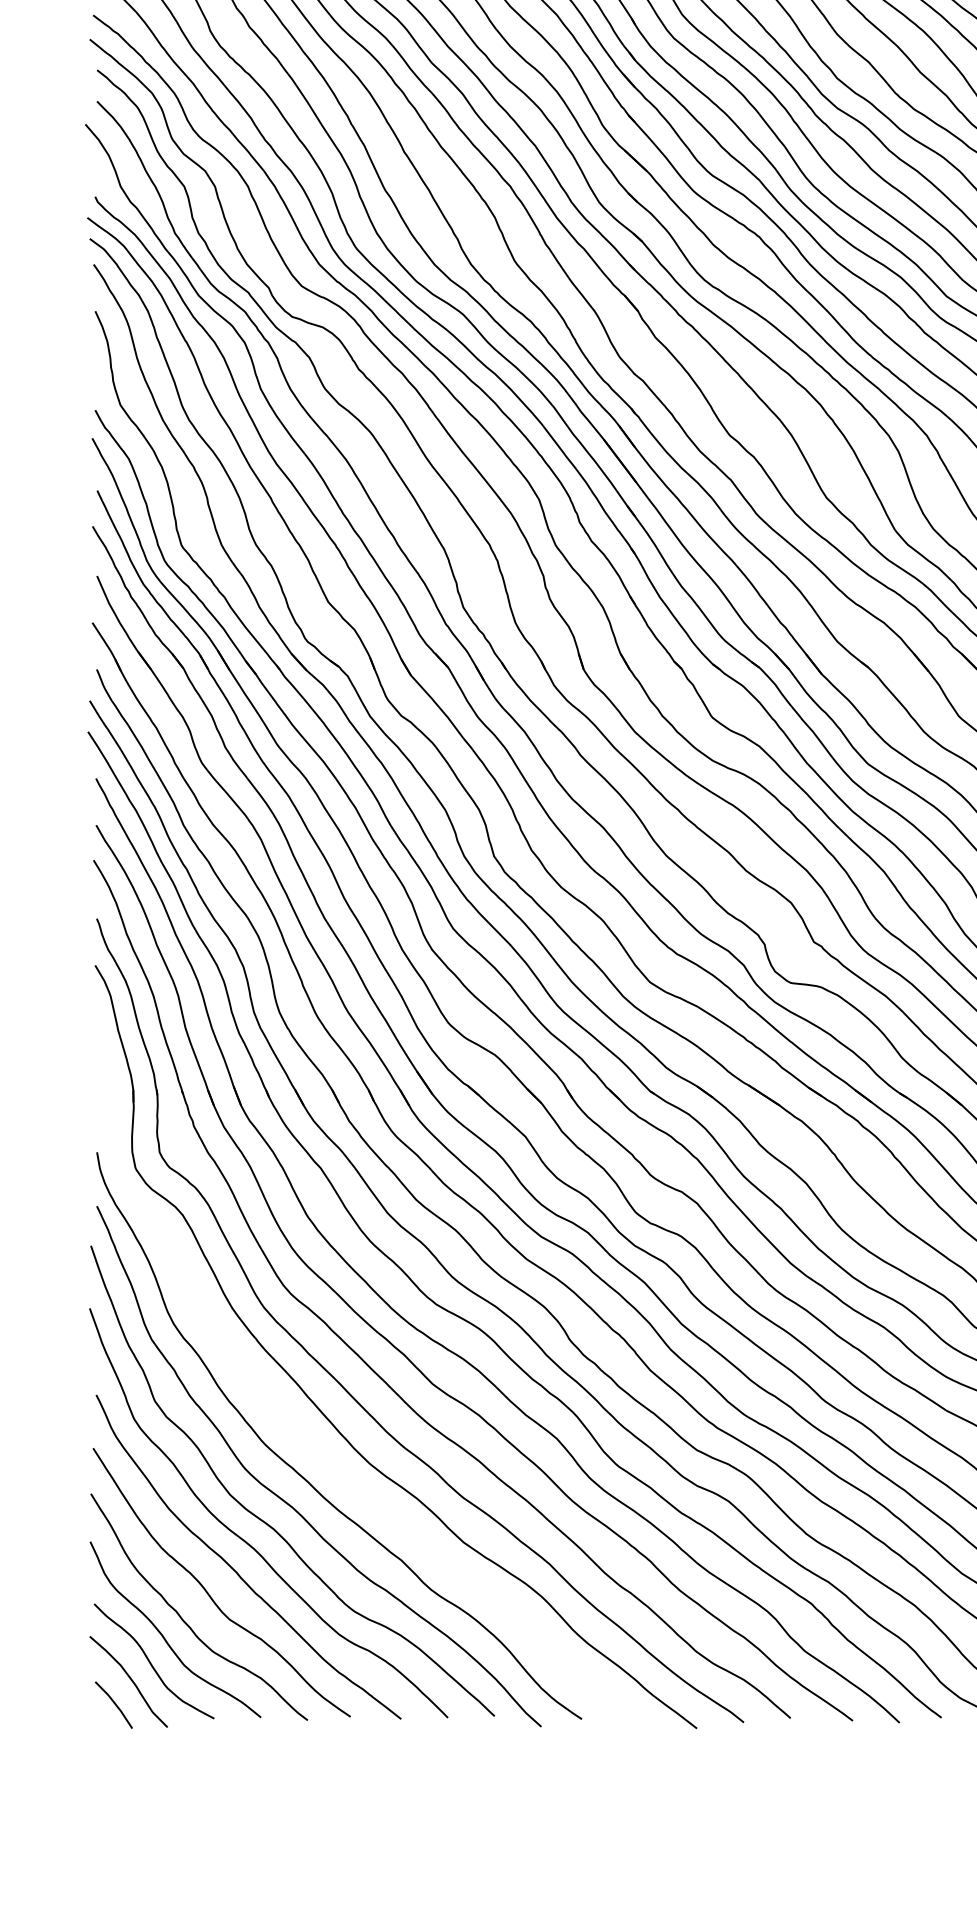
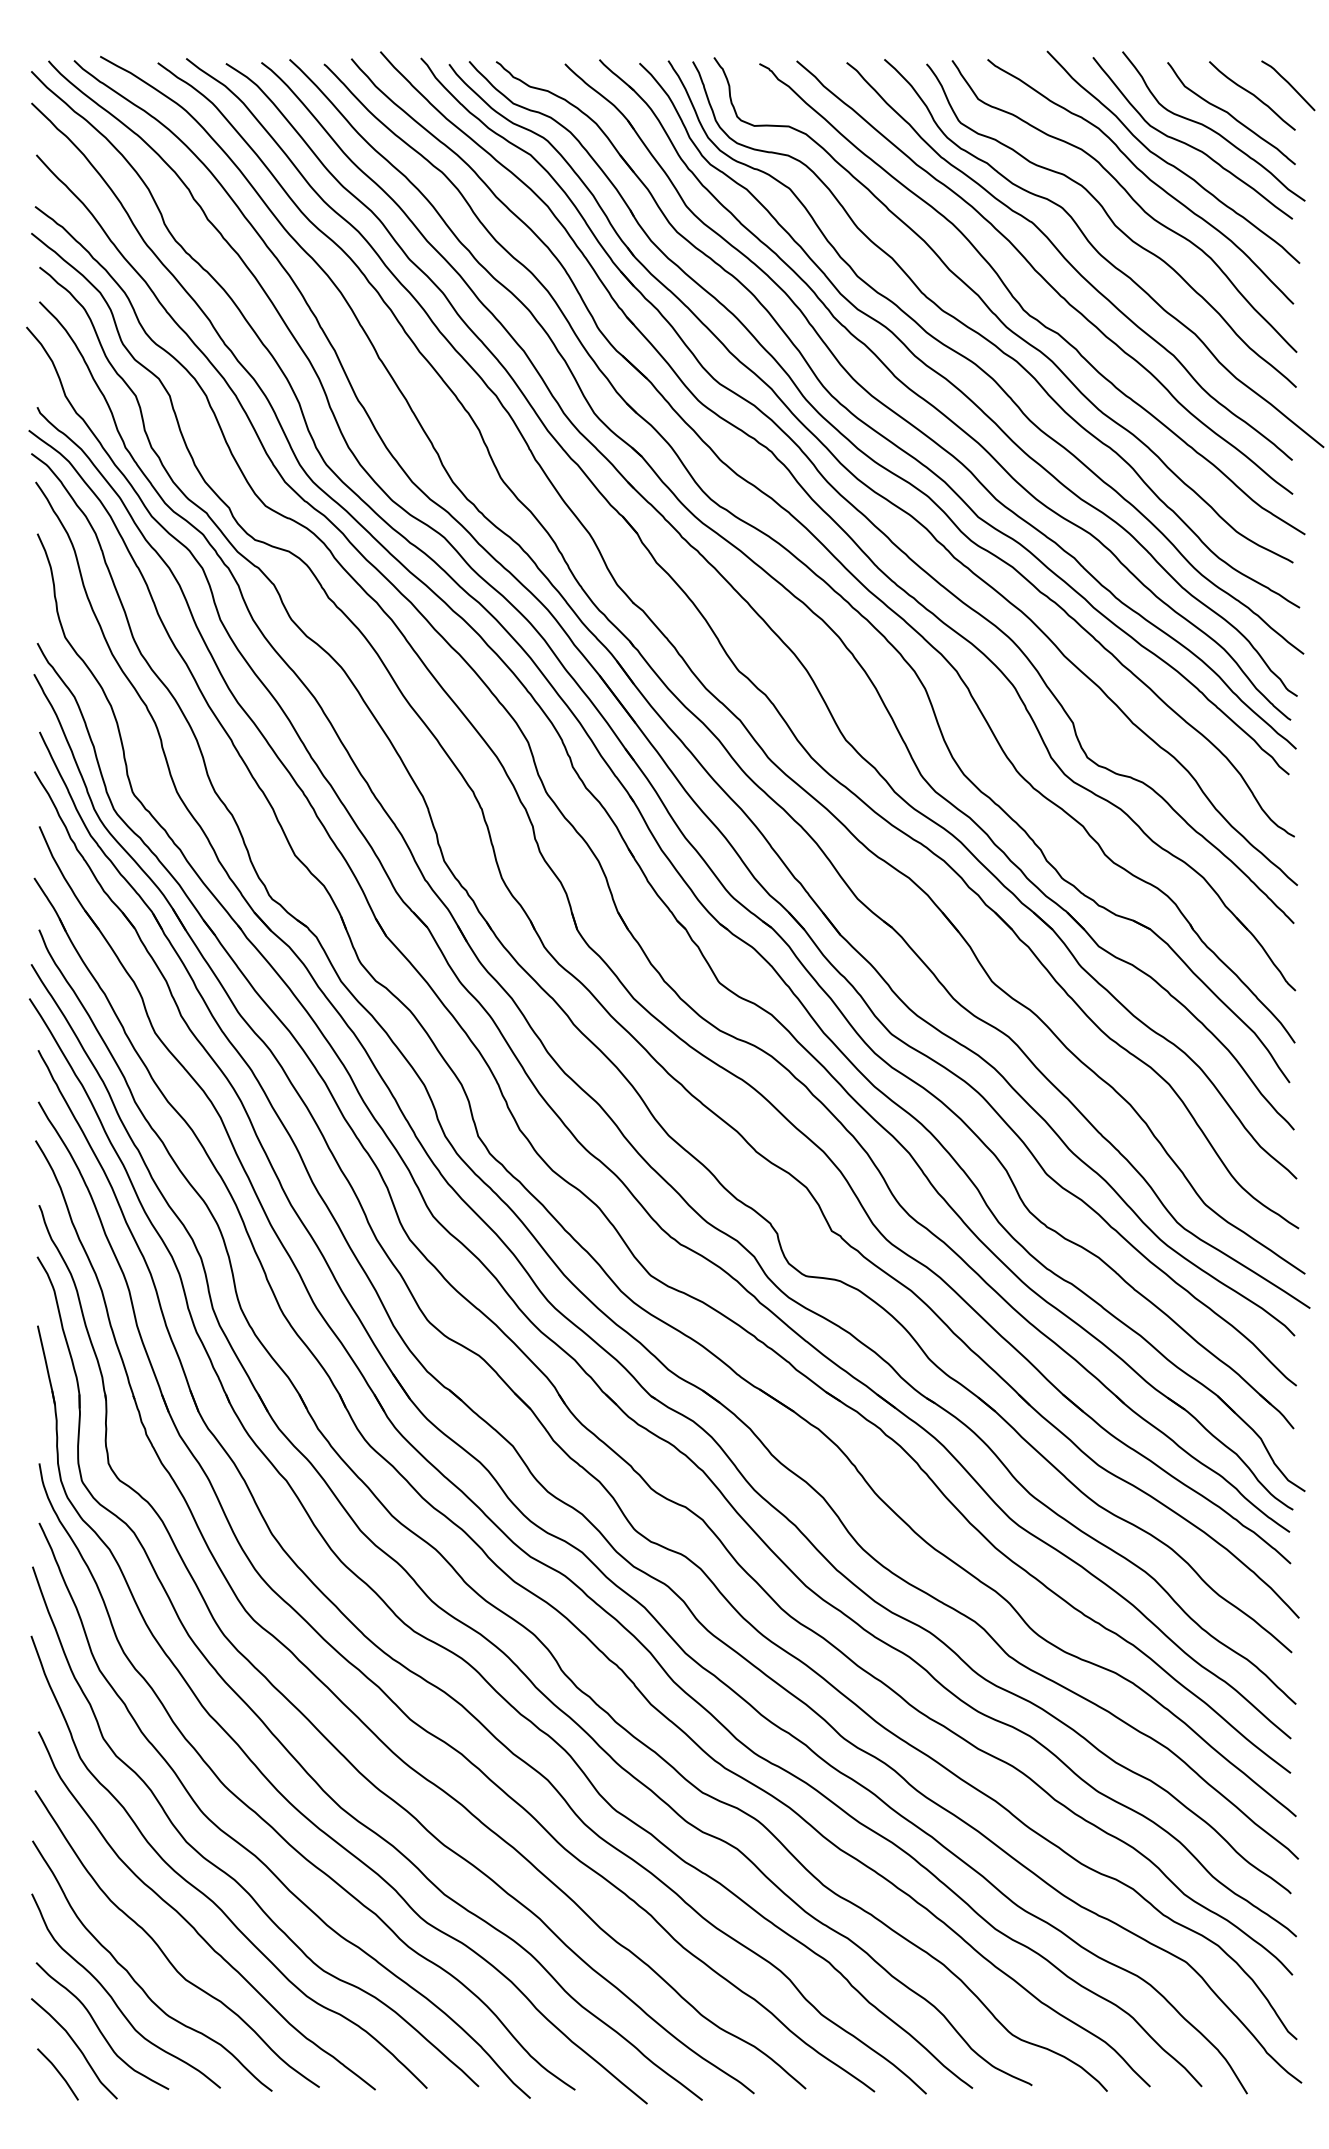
part: (302, 1435) -> (266, 1776), added

